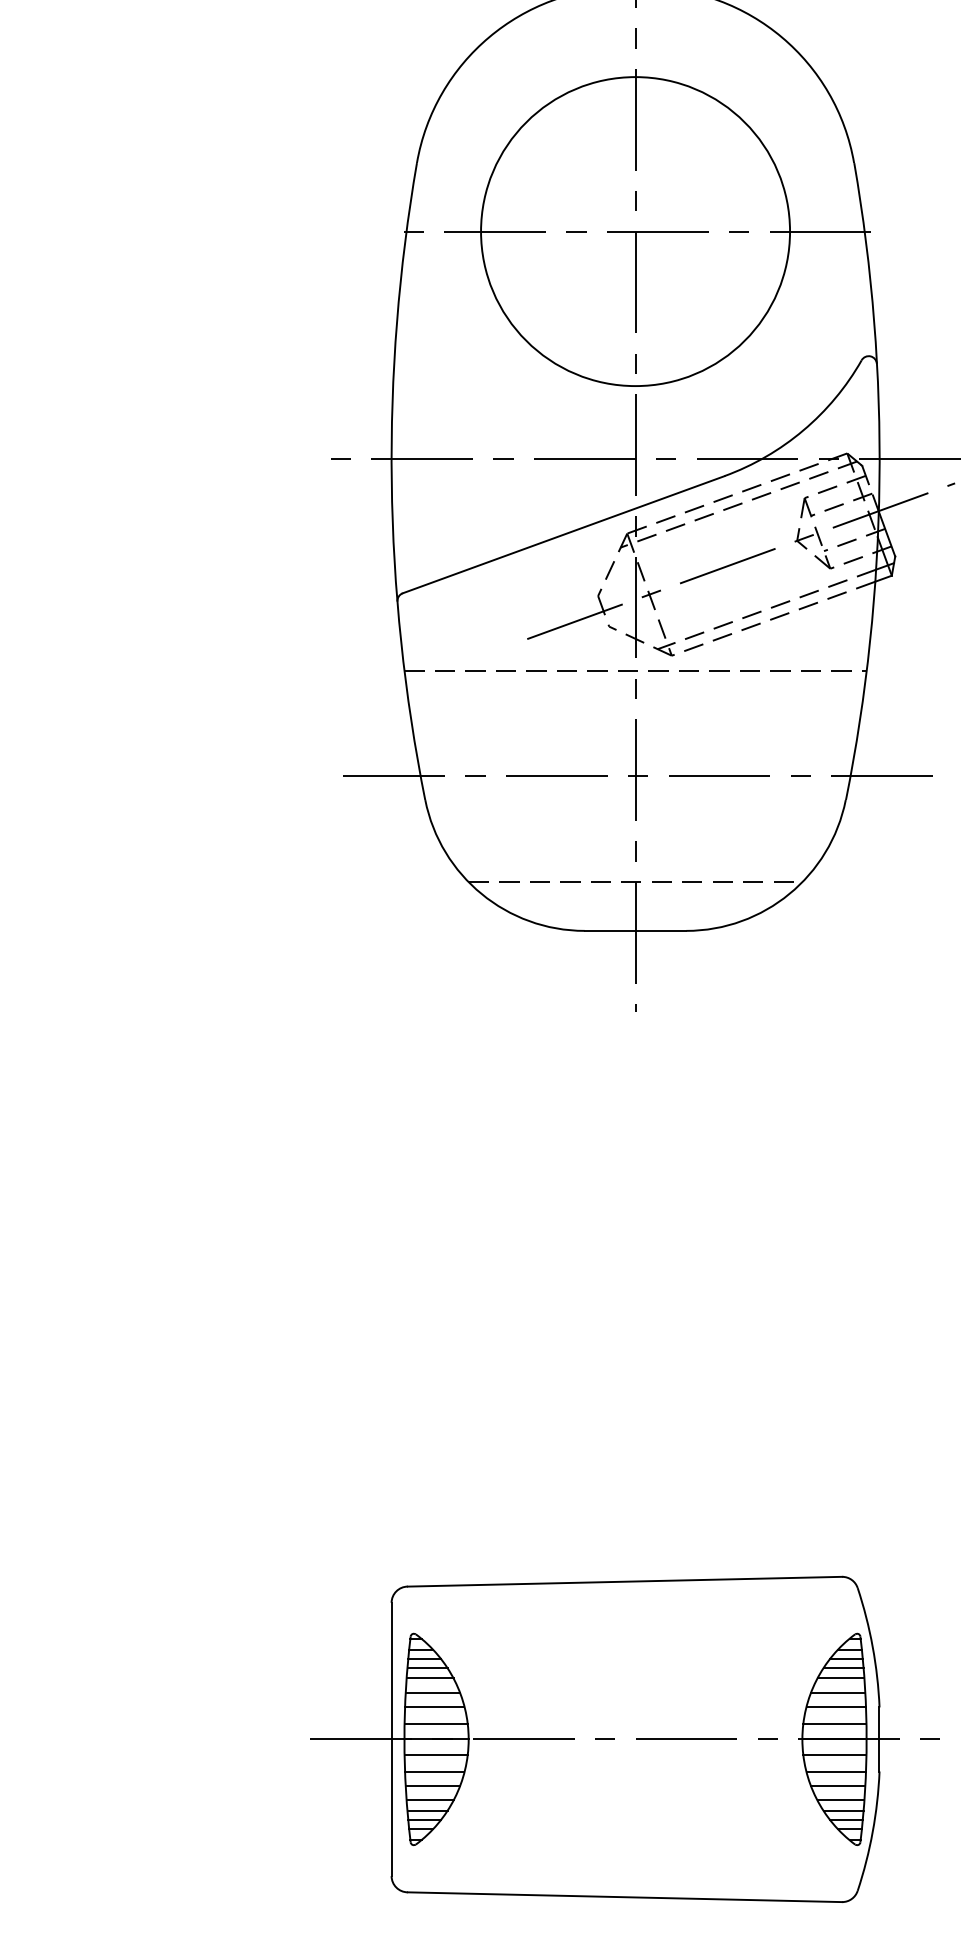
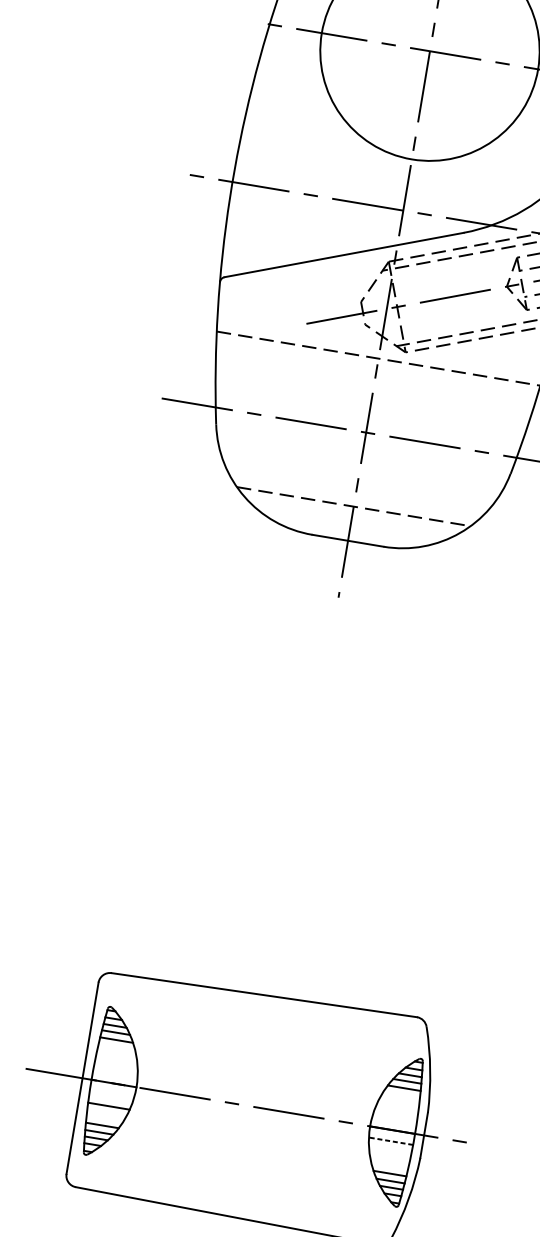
line: (432, 1693) -> (116, 1050), removed
line: (838, 1693) -> (400, 1098), removed
line: (434, 1706) -> (116, 1060), removed
line: (835, 1706) -> (397, 1107), removed
line: (435, 1723) -> (115, 1072), removed
line: (834, 1723) -> (394, 1118), removed
line: (435, 1755) -> (111, 1094), removed
line: (834, 1755) -> (390, 1141), solid -> dashed
line: (835, 1772) -> (389, 1153), removed
line: (432, 1785) -> (105, 1115), removed
line: (838, 1785) -> (390, 1162), removed

